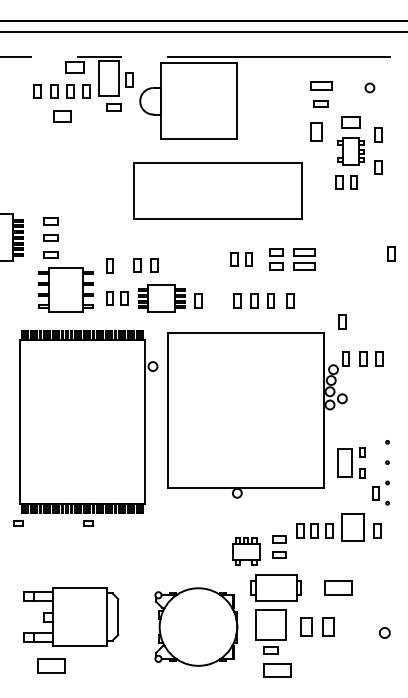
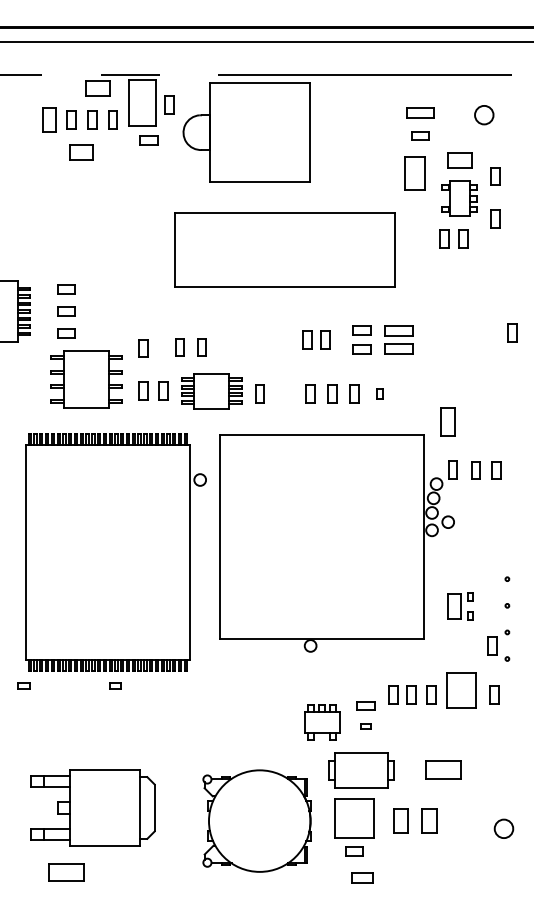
circle: (369, 87) -> (483, 114), size x1.6
part: (37, 91) -> (48, 119), size x1.4
part: (316, 131) -> (414, 172), size x1.4
part: (290, 300) -> (380, 393), size x0.6
part: (342, 321) -> (448, 420), size x1.6
part: (351, 462) -> (460, 605), size x0.7
part: (279, 554) -> (365, 726), size x0.6
circle: (384, 632) -> (503, 828), size x1.4
part: (277, 670) -> (363, 878), size x0.6

